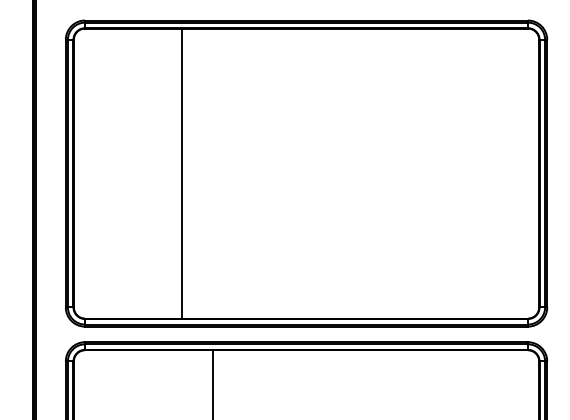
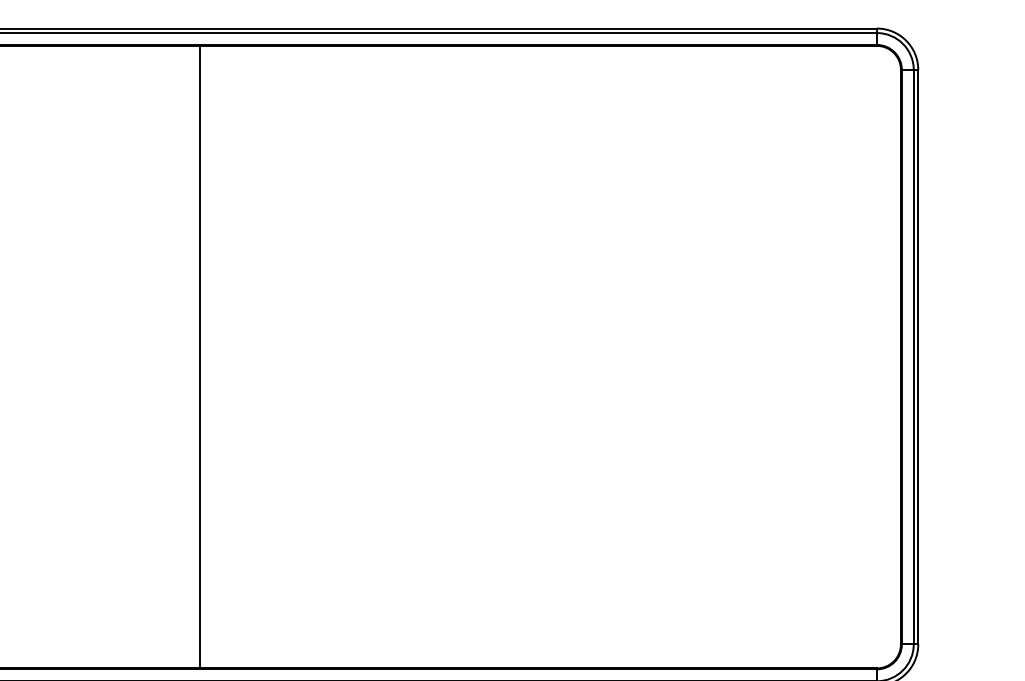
line: (181, 173) -> (199, 356), moved

